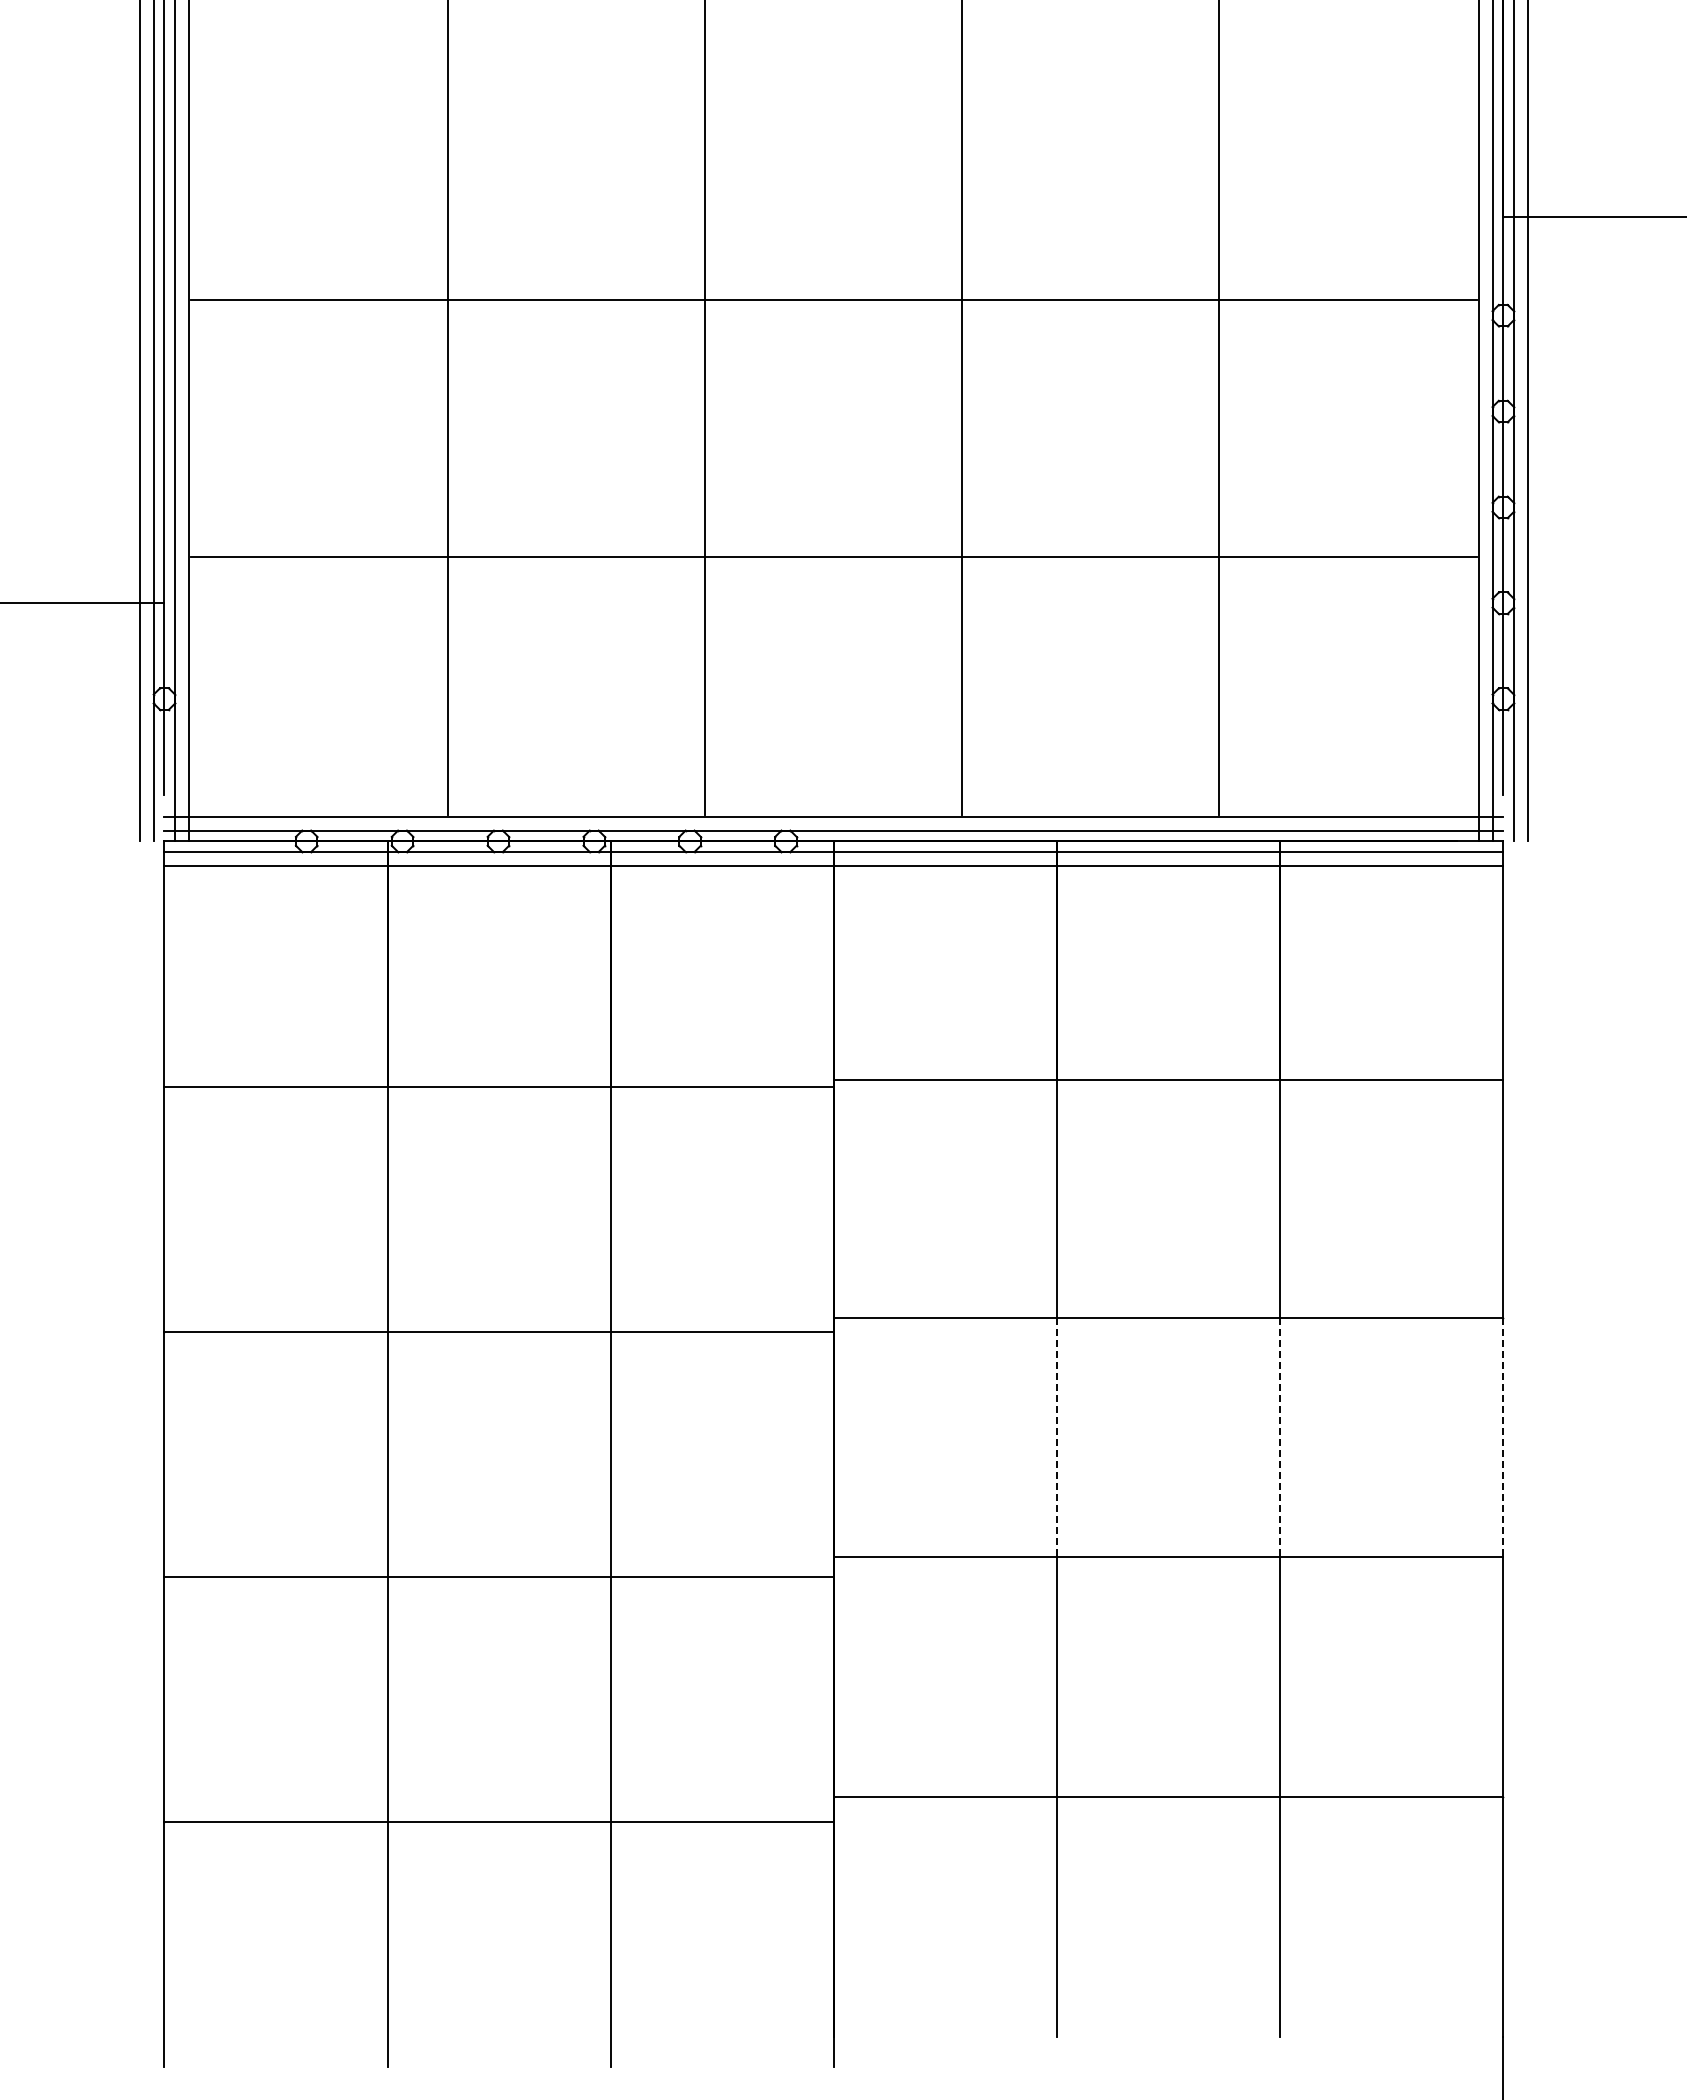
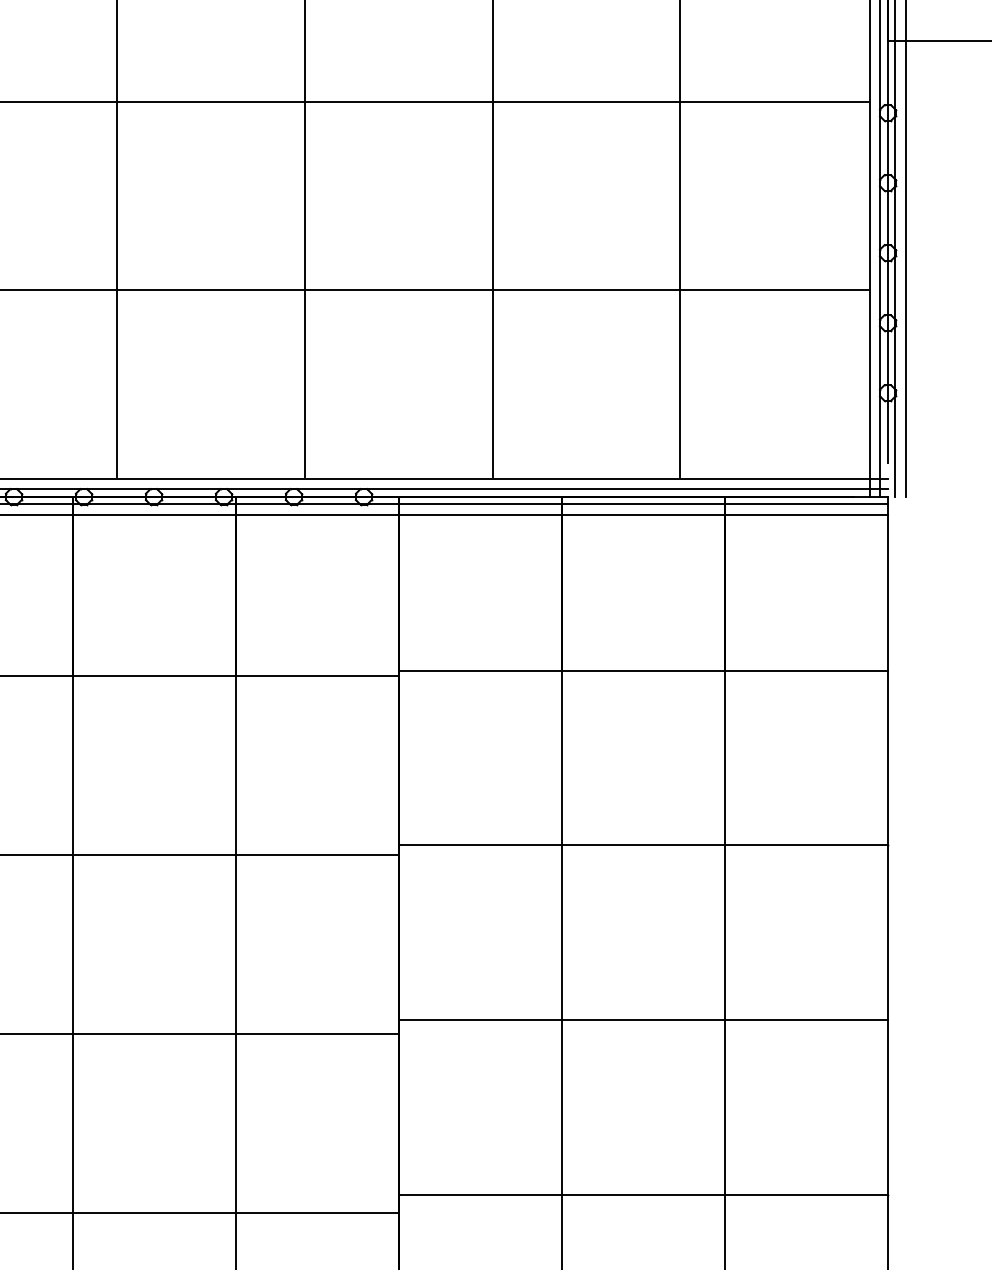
line: (1056, 1437) -> (561, 932), dashed -> solid
line: (1280, 1437) -> (725, 932), dashed -> solid
line: (1503, 1437) -> (887, 932), dashed -> solid

